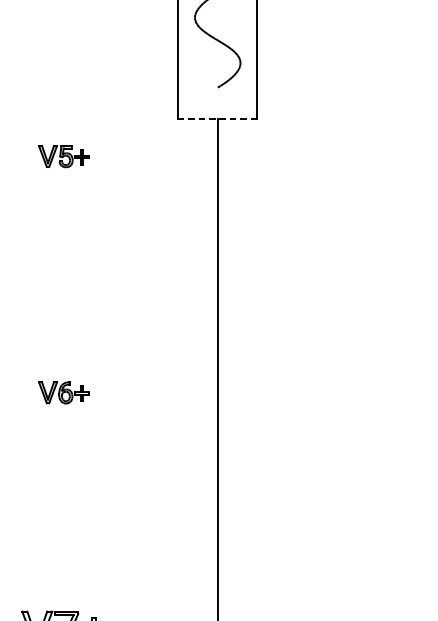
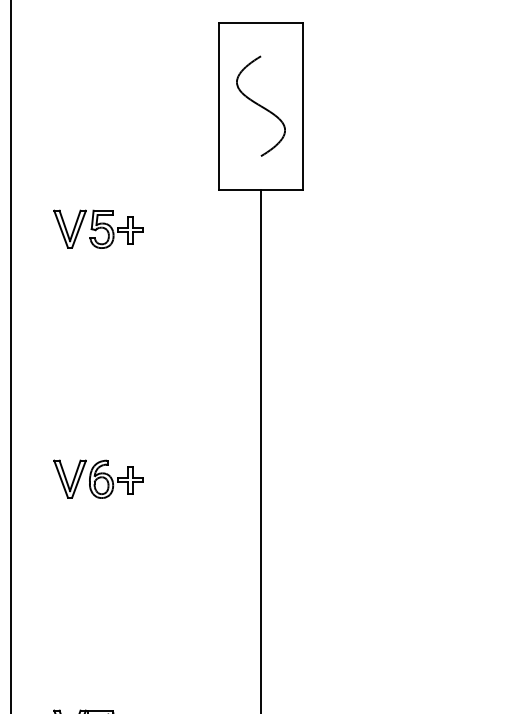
line: (218, 119) -> (261, 189), dashed -> solid
part: (64, 155) -> (98, 228), size x1.67
part: (64, 392) -> (98, 478), size x1.67

